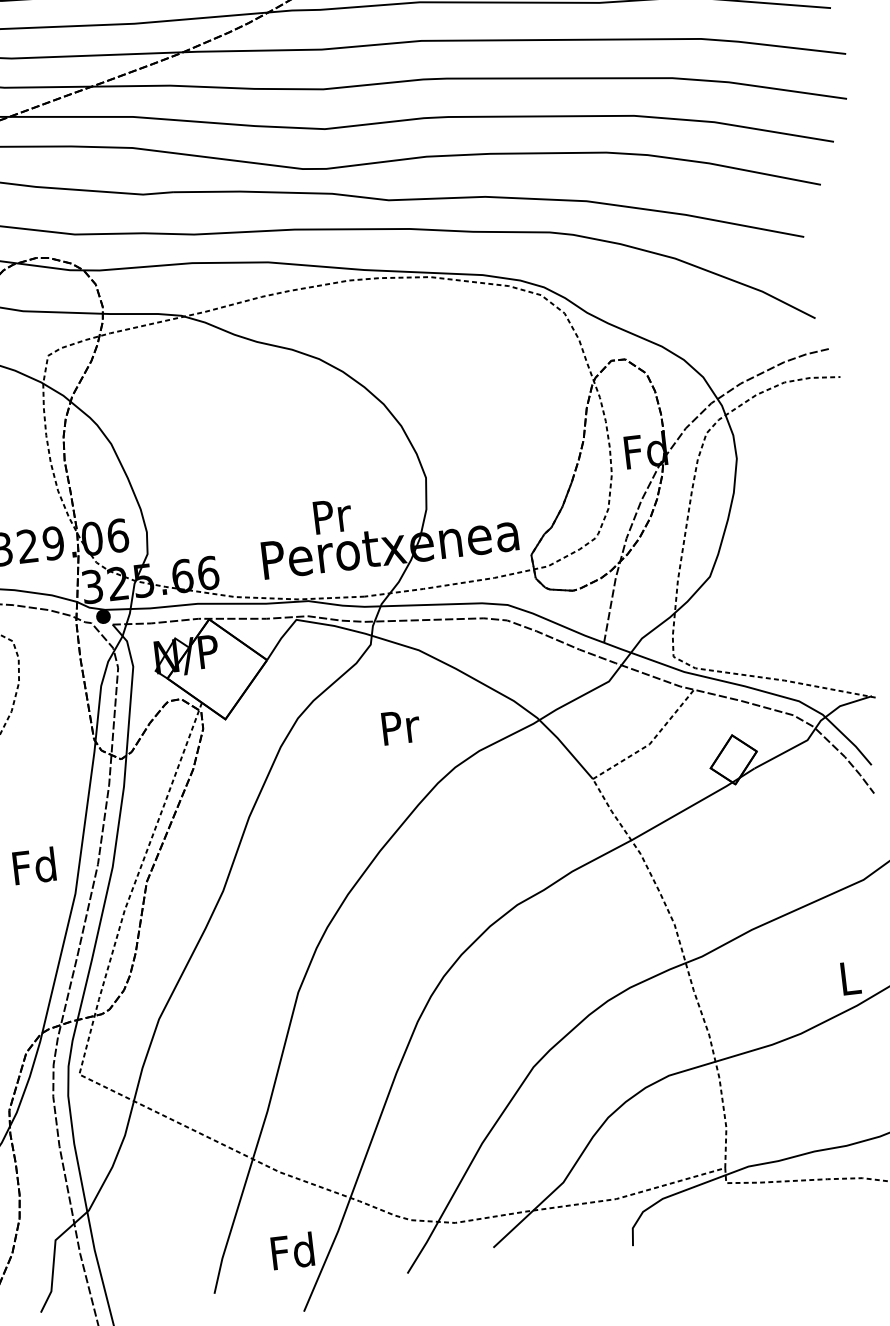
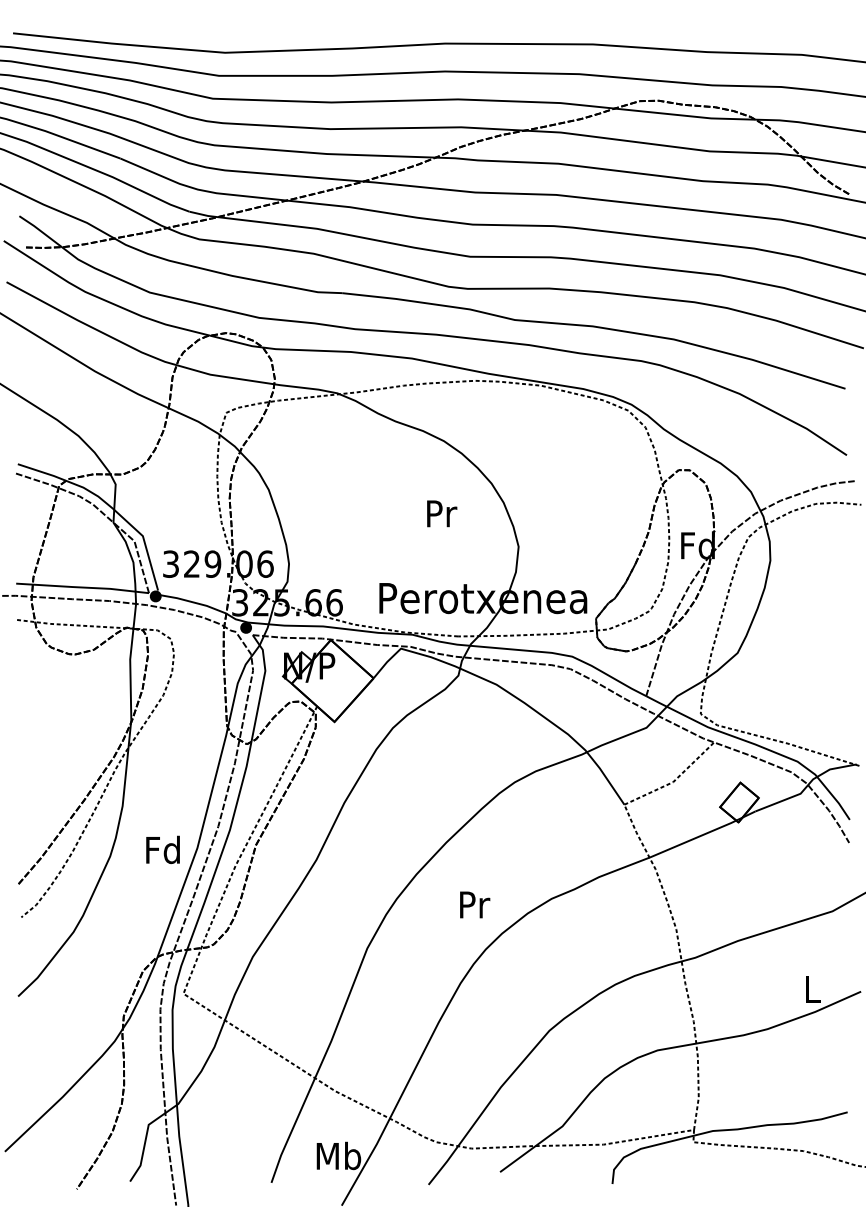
text: (333, 515) -> (442, 513), moved
text: (401, 726) -> (475, 904), moved
text: (33, 865) -> (162, 849), moved
text: (292, 1250) -> (338, 1155), Fd -> Mb

